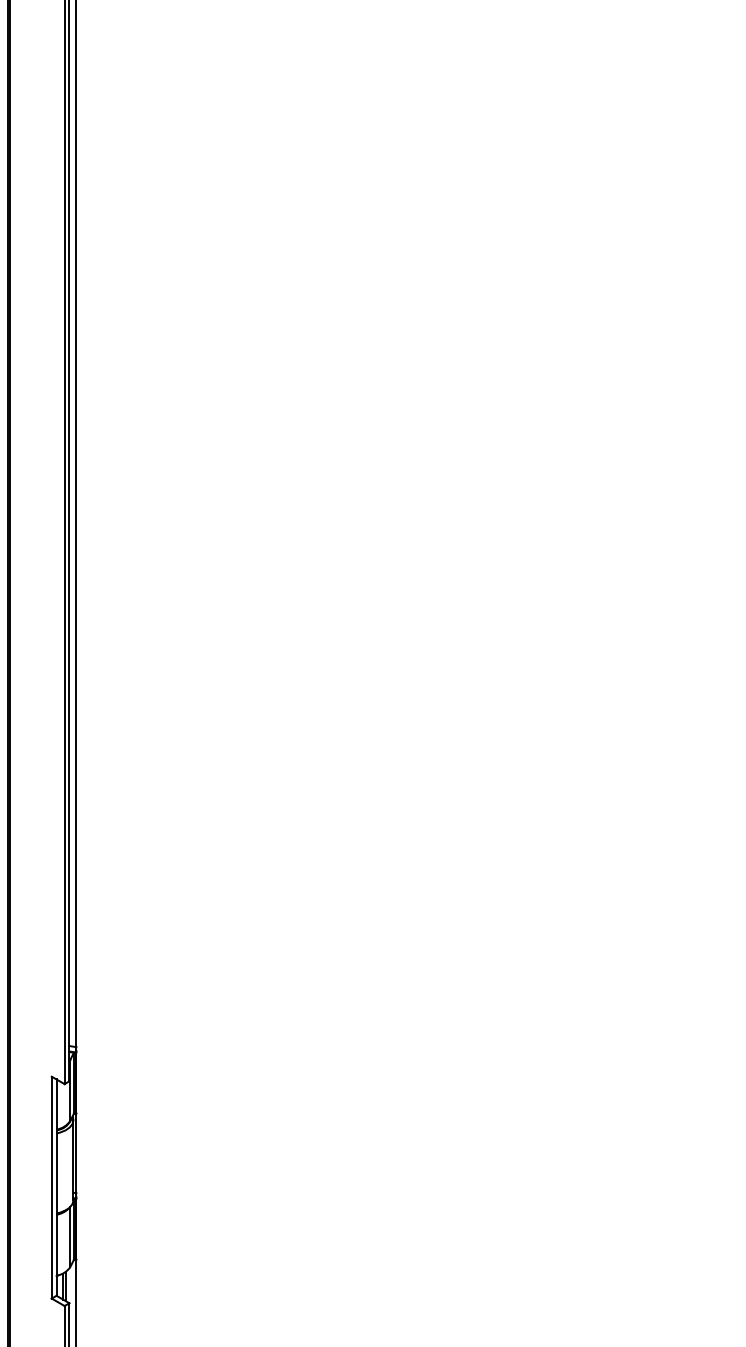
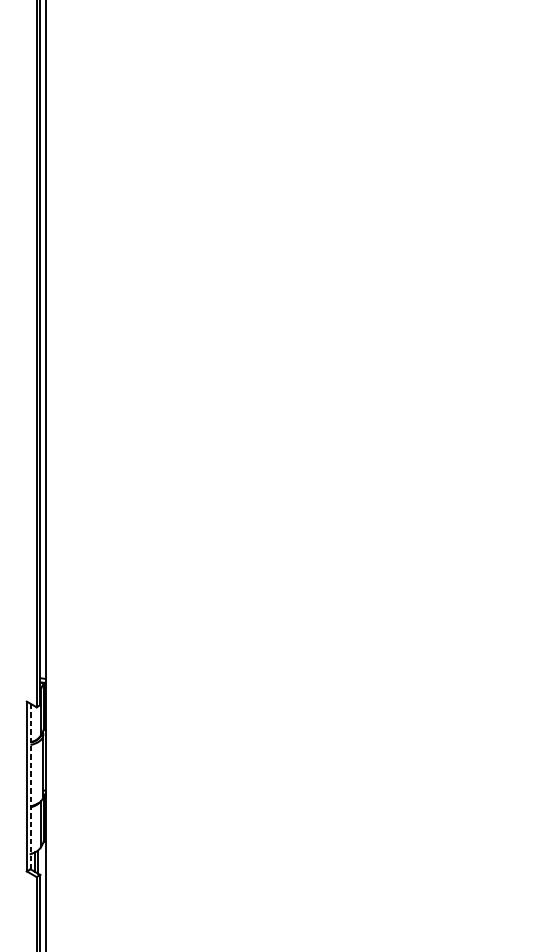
line: (56, 1187) -> (30, 786), solid -> dashed

